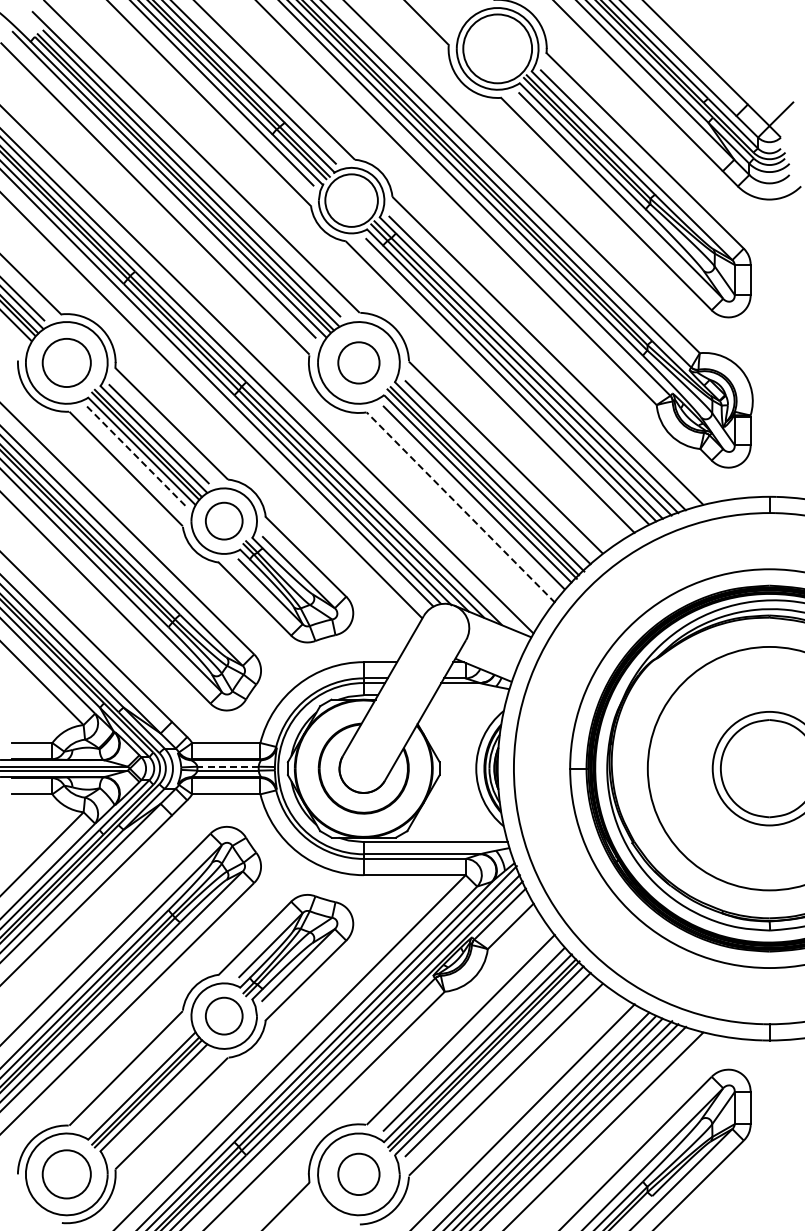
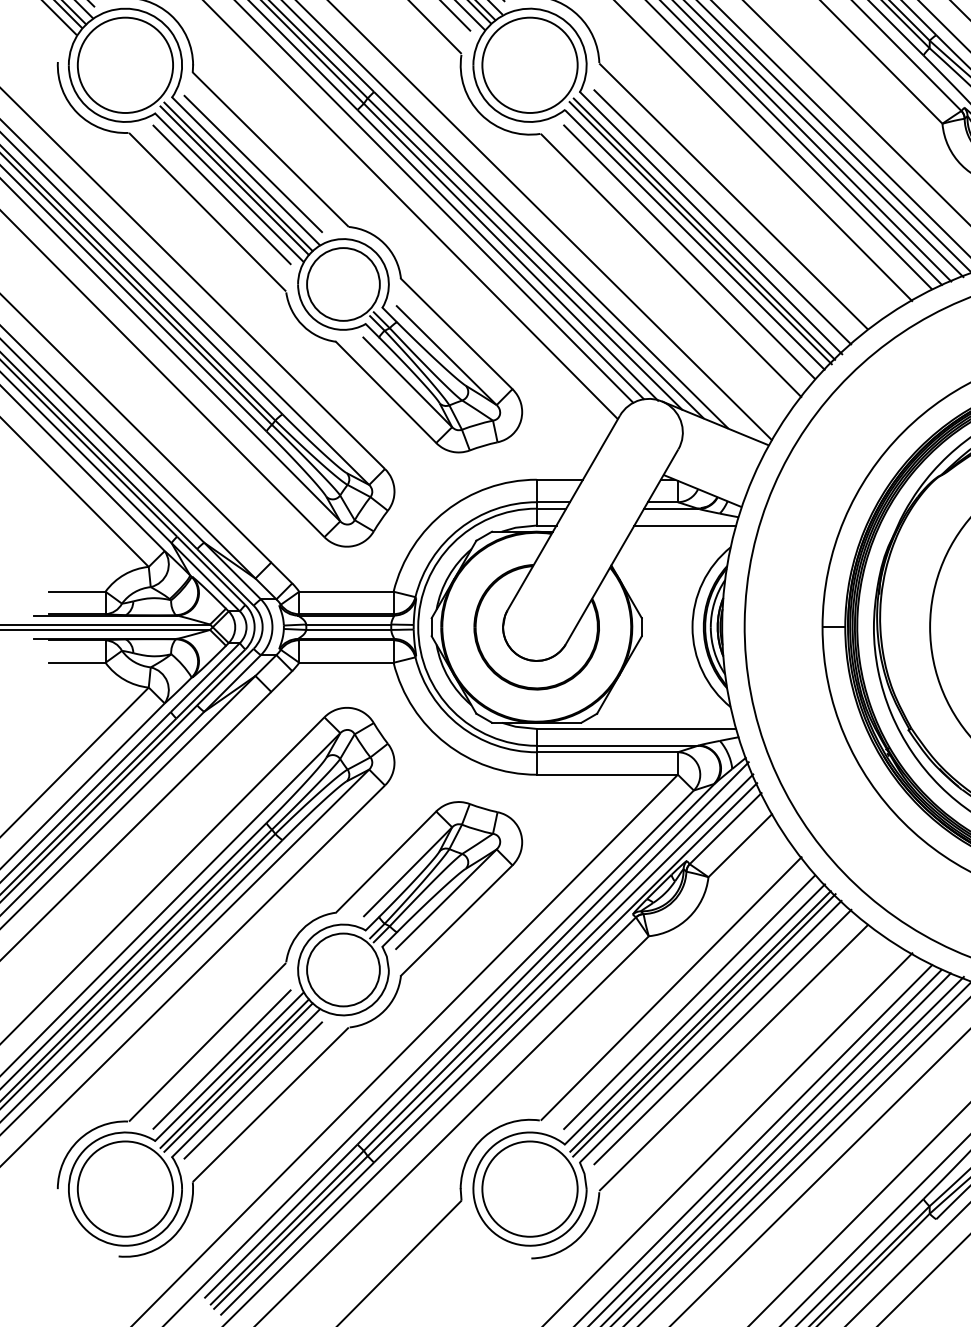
circle: (66, 362) -> (125, 64), size x1.43
circle: (358, 362) -> (529, 64), size x1.67
line: (136, 456) -> (221, 194), dashed -> solid
line: (461, 507) -> (672, 265), dashed -> solid
circle: (223, 520) -> (342, 283), size x1.43
line: (470, 695) -> (684, 525), added
line: (228, 766) -> (349, 624), dashed -> solid
circle: (223, 1015) -> (342, 969), size x1.43
line: (136, 1080) -> (221, 1059), added
line: (158, 1103) -> (252, 1090), added
circle: (66, 1173) -> (125, 1187), size x1.43
circle: (358, 1173) -> (529, 1187), size x1.67

